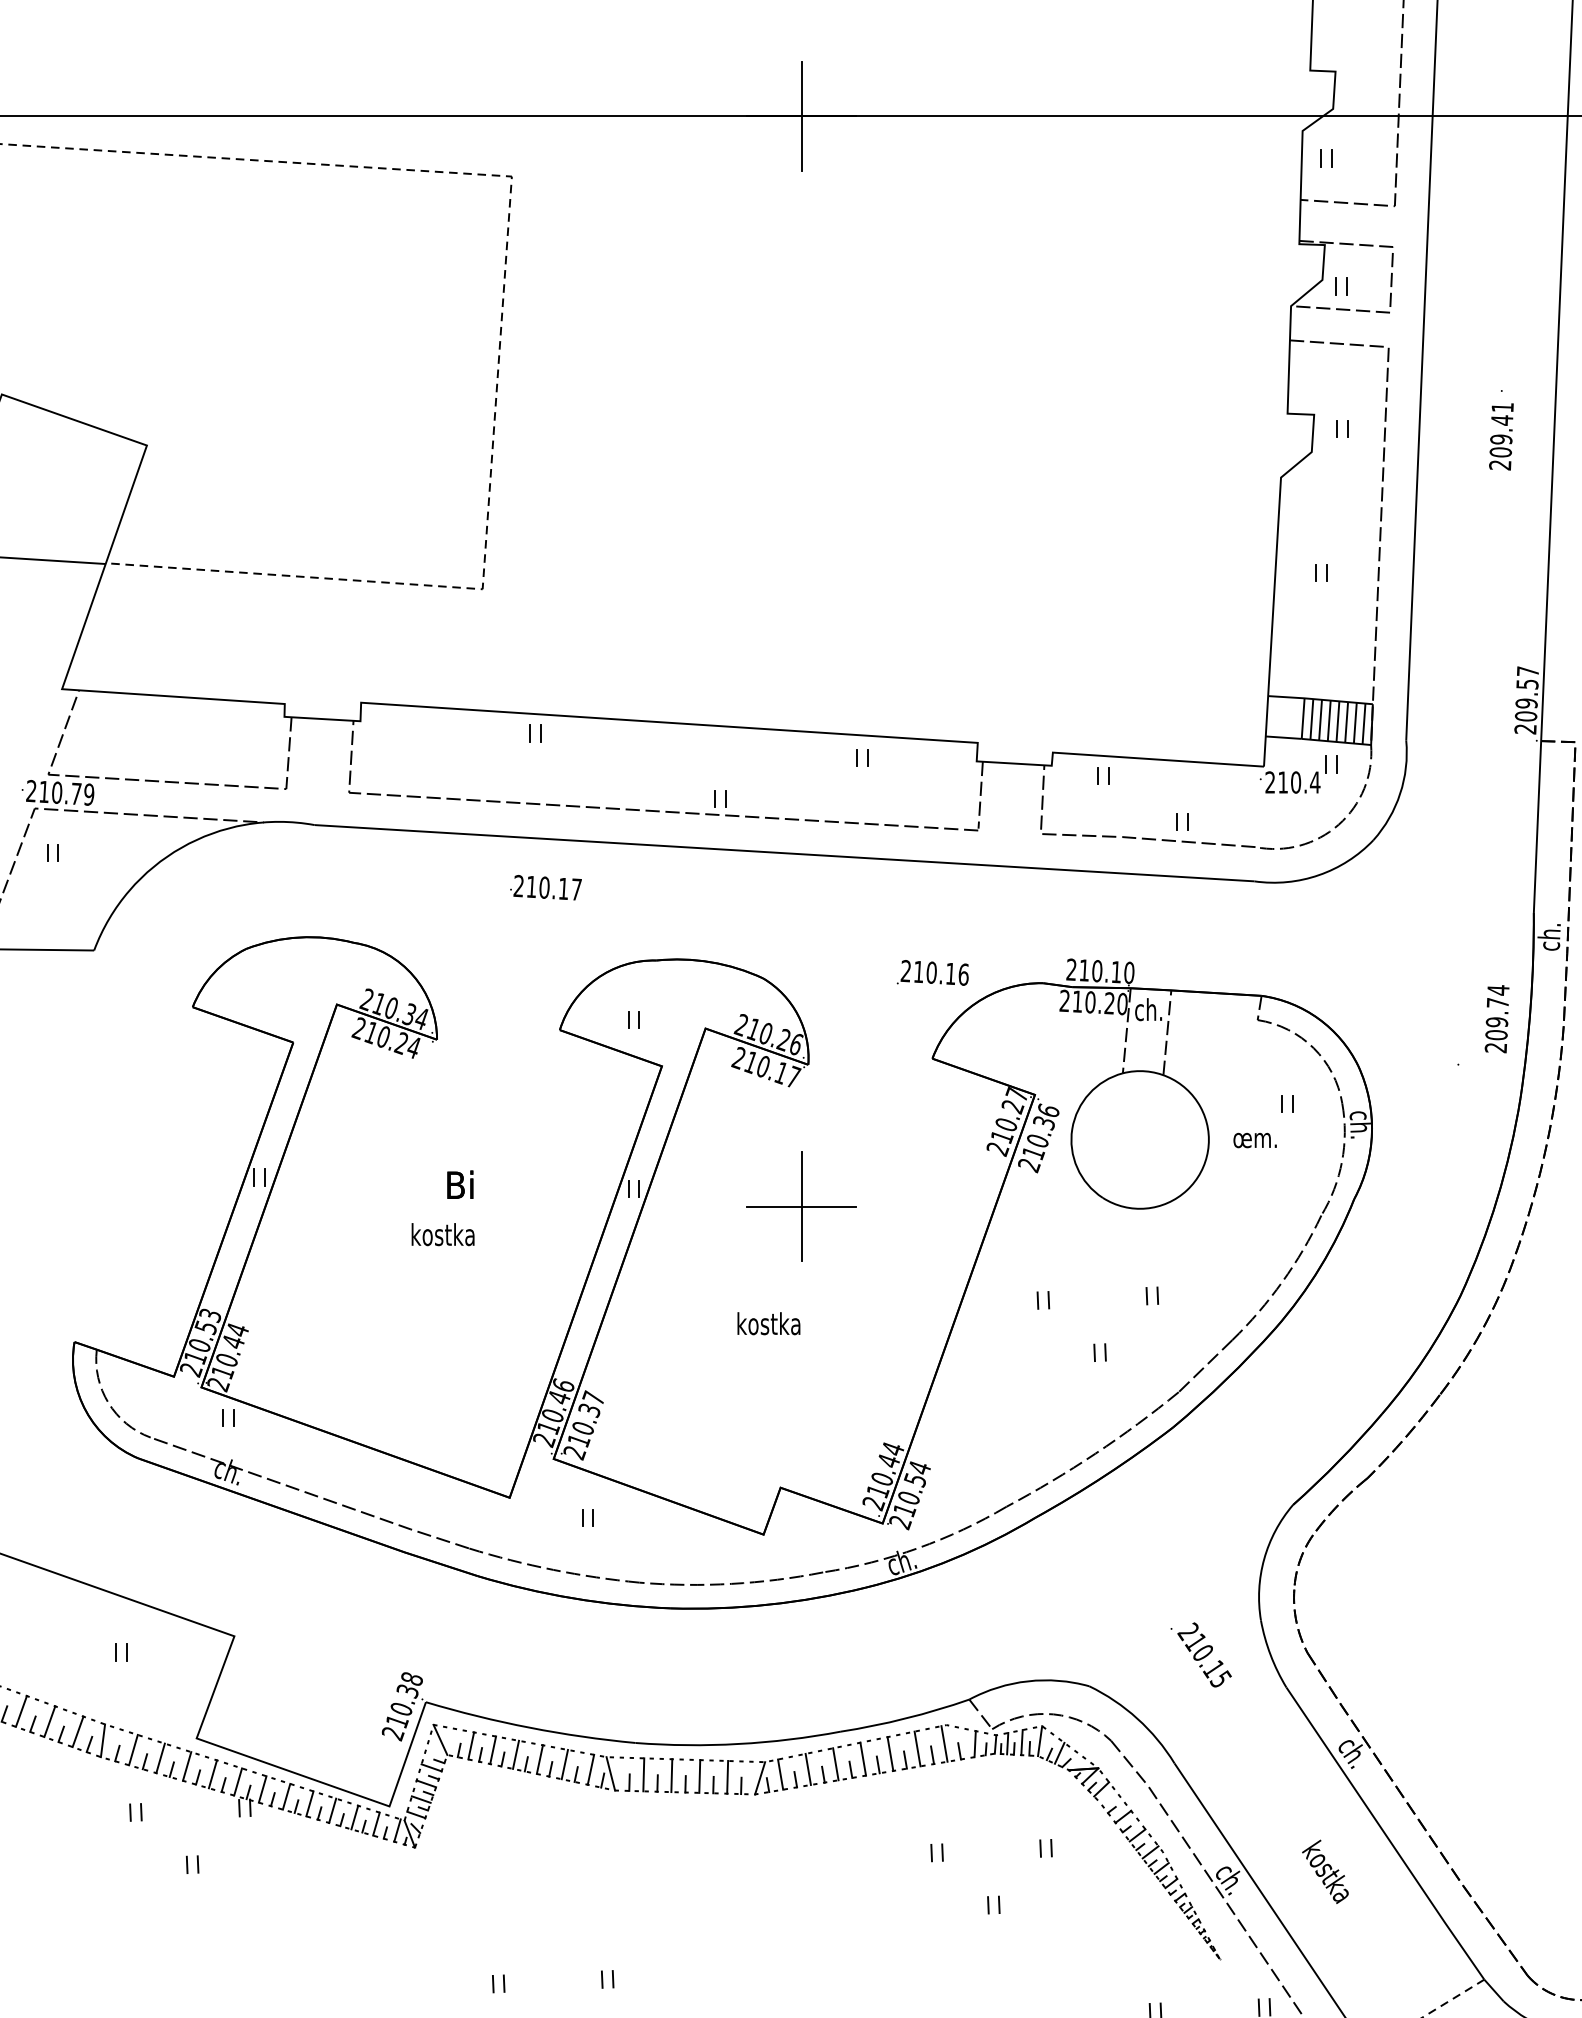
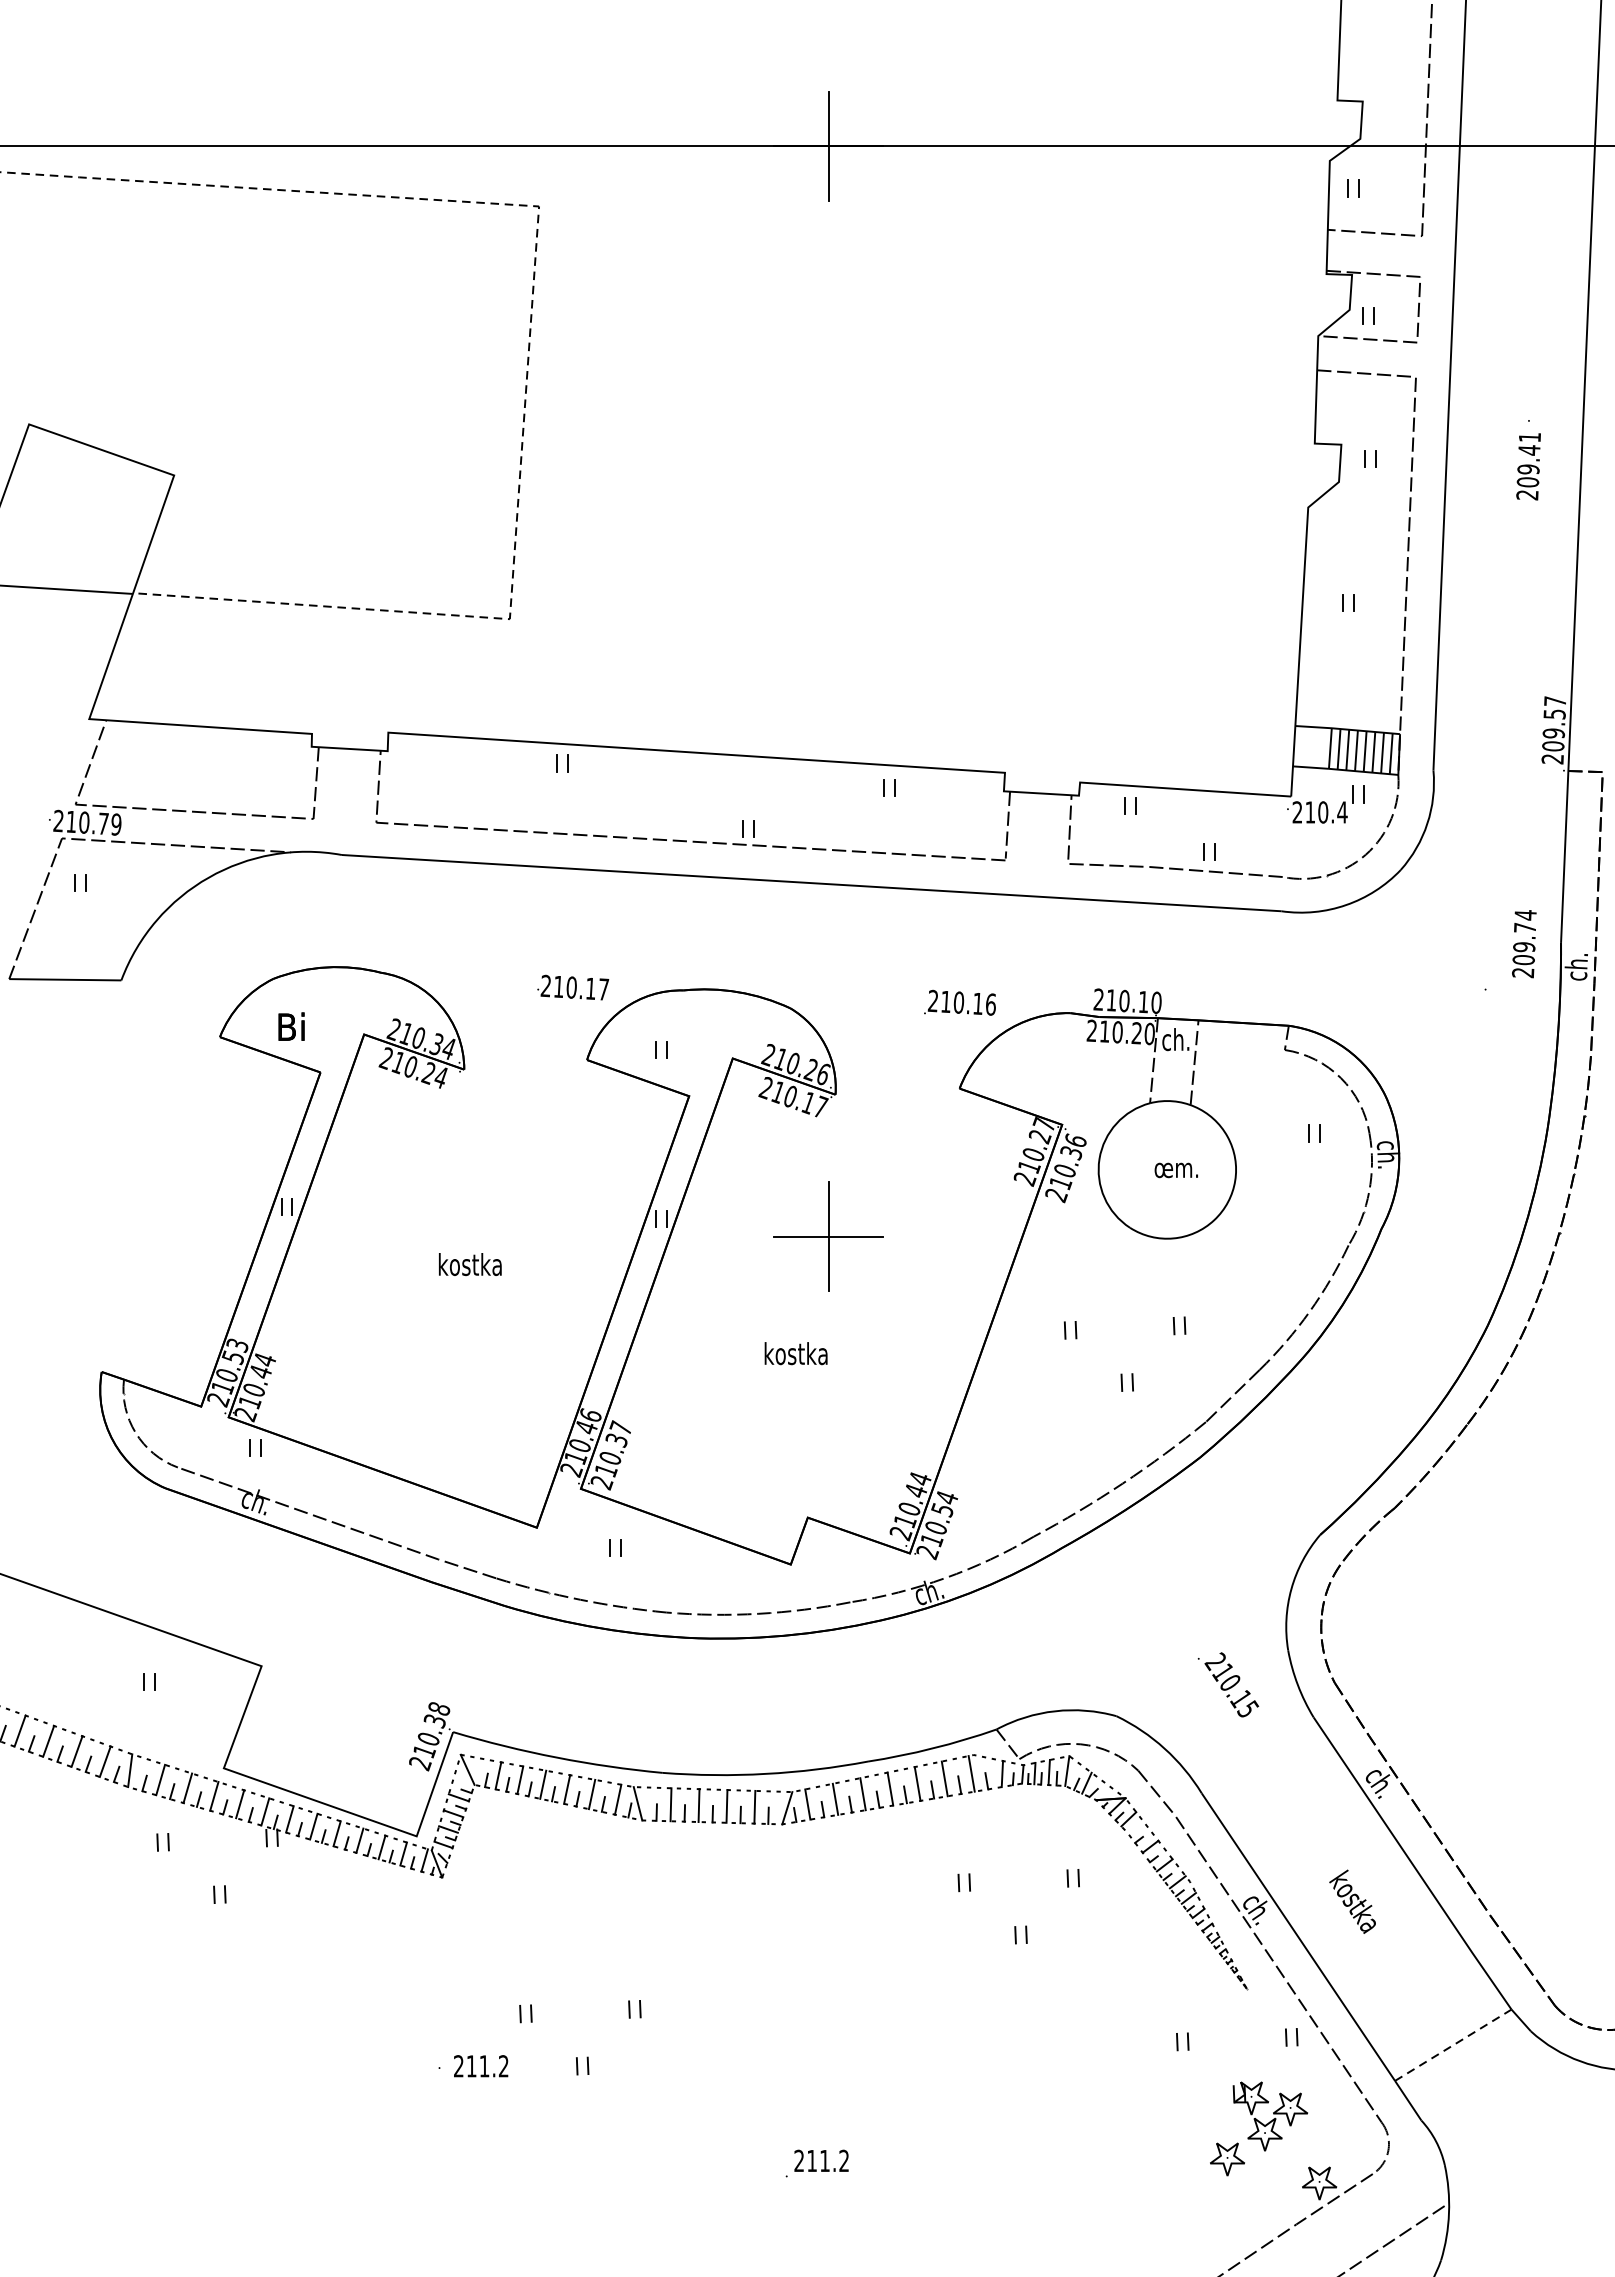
text: (546, 887) -> (573, 987), moved
text: (1483, 1025) -> (1510, 950), moved
text: (1254, 1140) -> (1175, 1170), moved
text: (460, 1184) -> (291, 1026), moved

